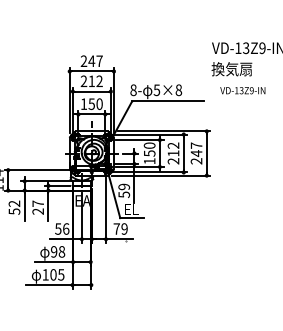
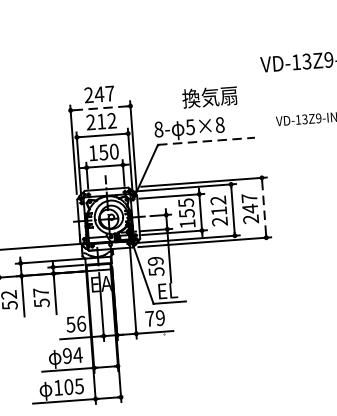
text: (231, 69) -> (209, 97), moved
line: (91, 71) -> (100, 108), solid -> dashed
line: (168, 101) -> (207, 141), solid -> dashed
text: (149, 145) -> (185, 202), 150 -> 155
line: (206, 153) -> (263, 207), solid -> dashed
text: (38, 211) -> (42, 302), 27 -> 57
text: (61, 251) -> (77, 354), 98 -> 94

